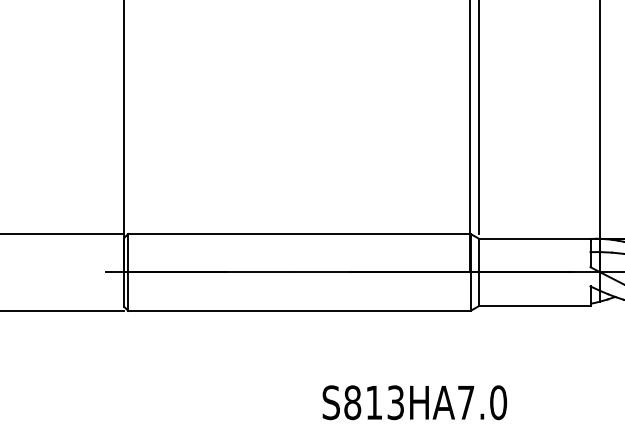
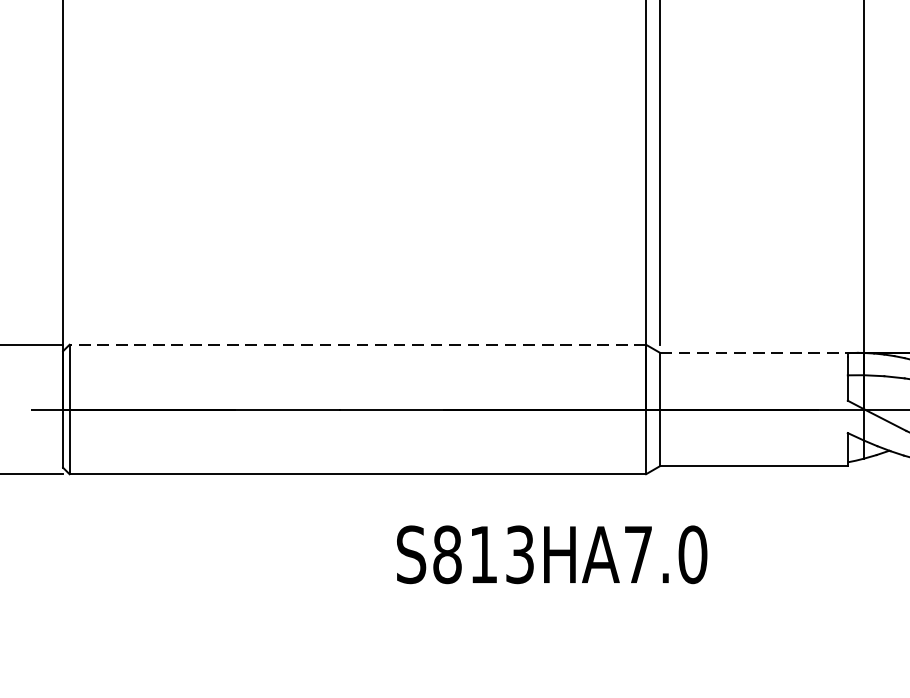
line: (298, 233) -> (356, 343), solid -> dashed
line: (534, 238) -> (753, 352), solid -> dashed
text: (414, 402) -> (551, 554), moved

